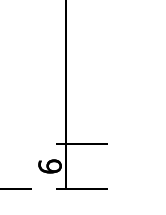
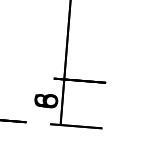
text: (49, 166) -> (45, 100), 6 -> 8

